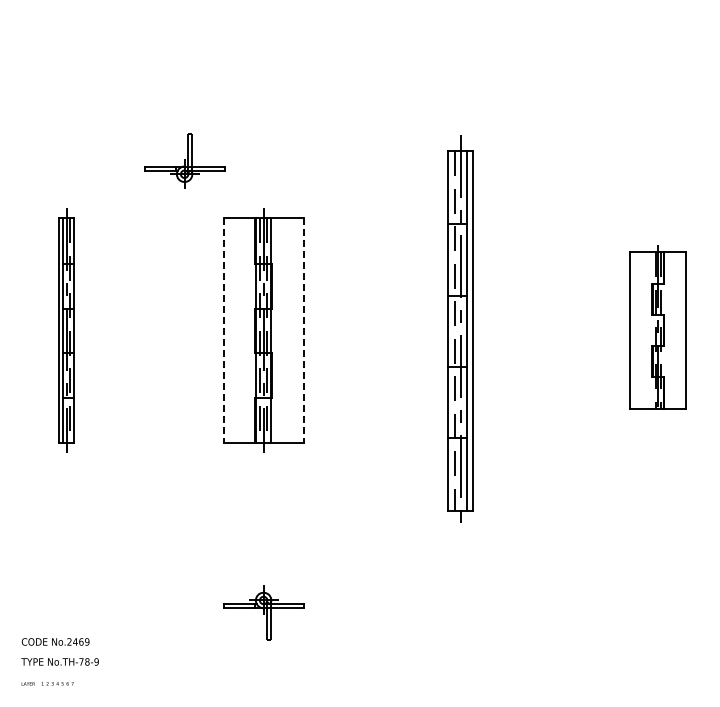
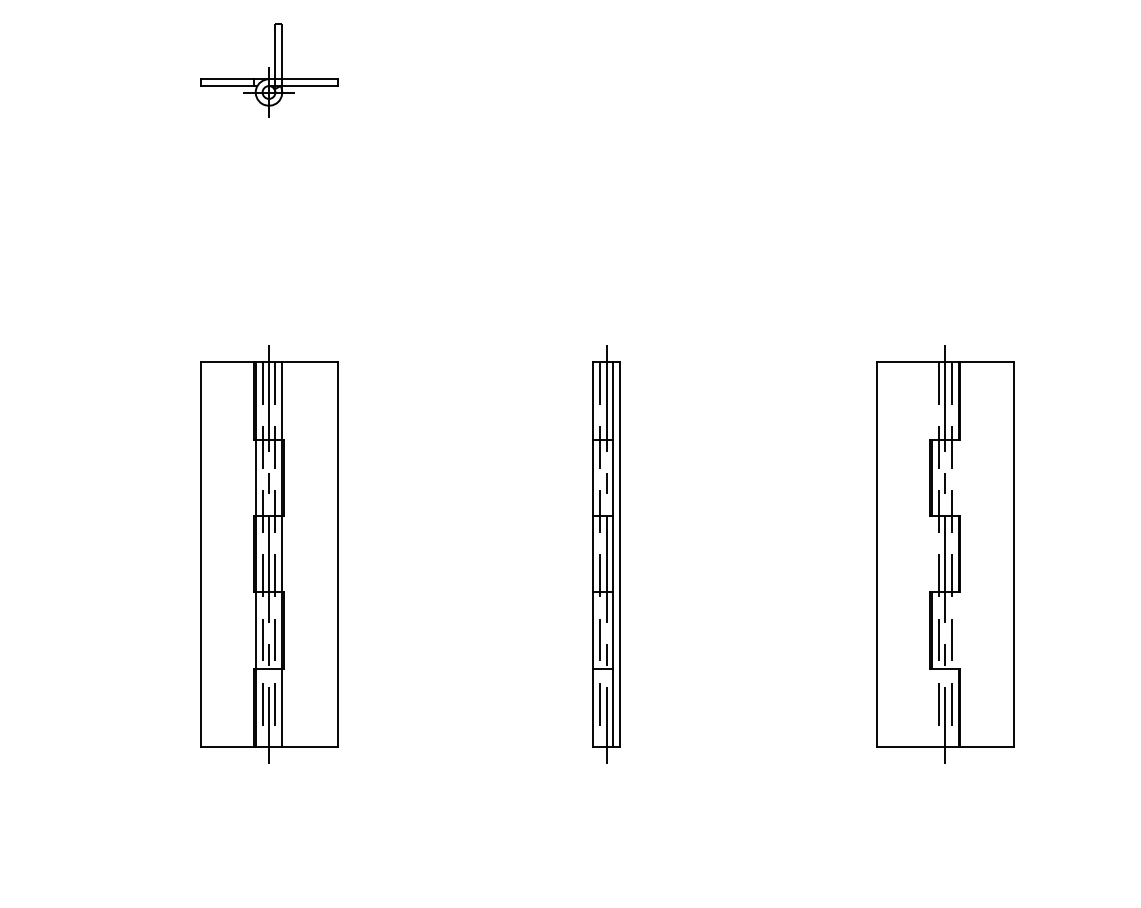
part: (184, 160) -> (268, 68), moved
part: (460, 330) -> (606, 553), size x0.62
part: (657, 330) -> (943, 553), size x1.43
line: (223, 331) -> (200, 555), dashed -> solid
line: (303, 331) -> (337, 555), dashed -> solid

